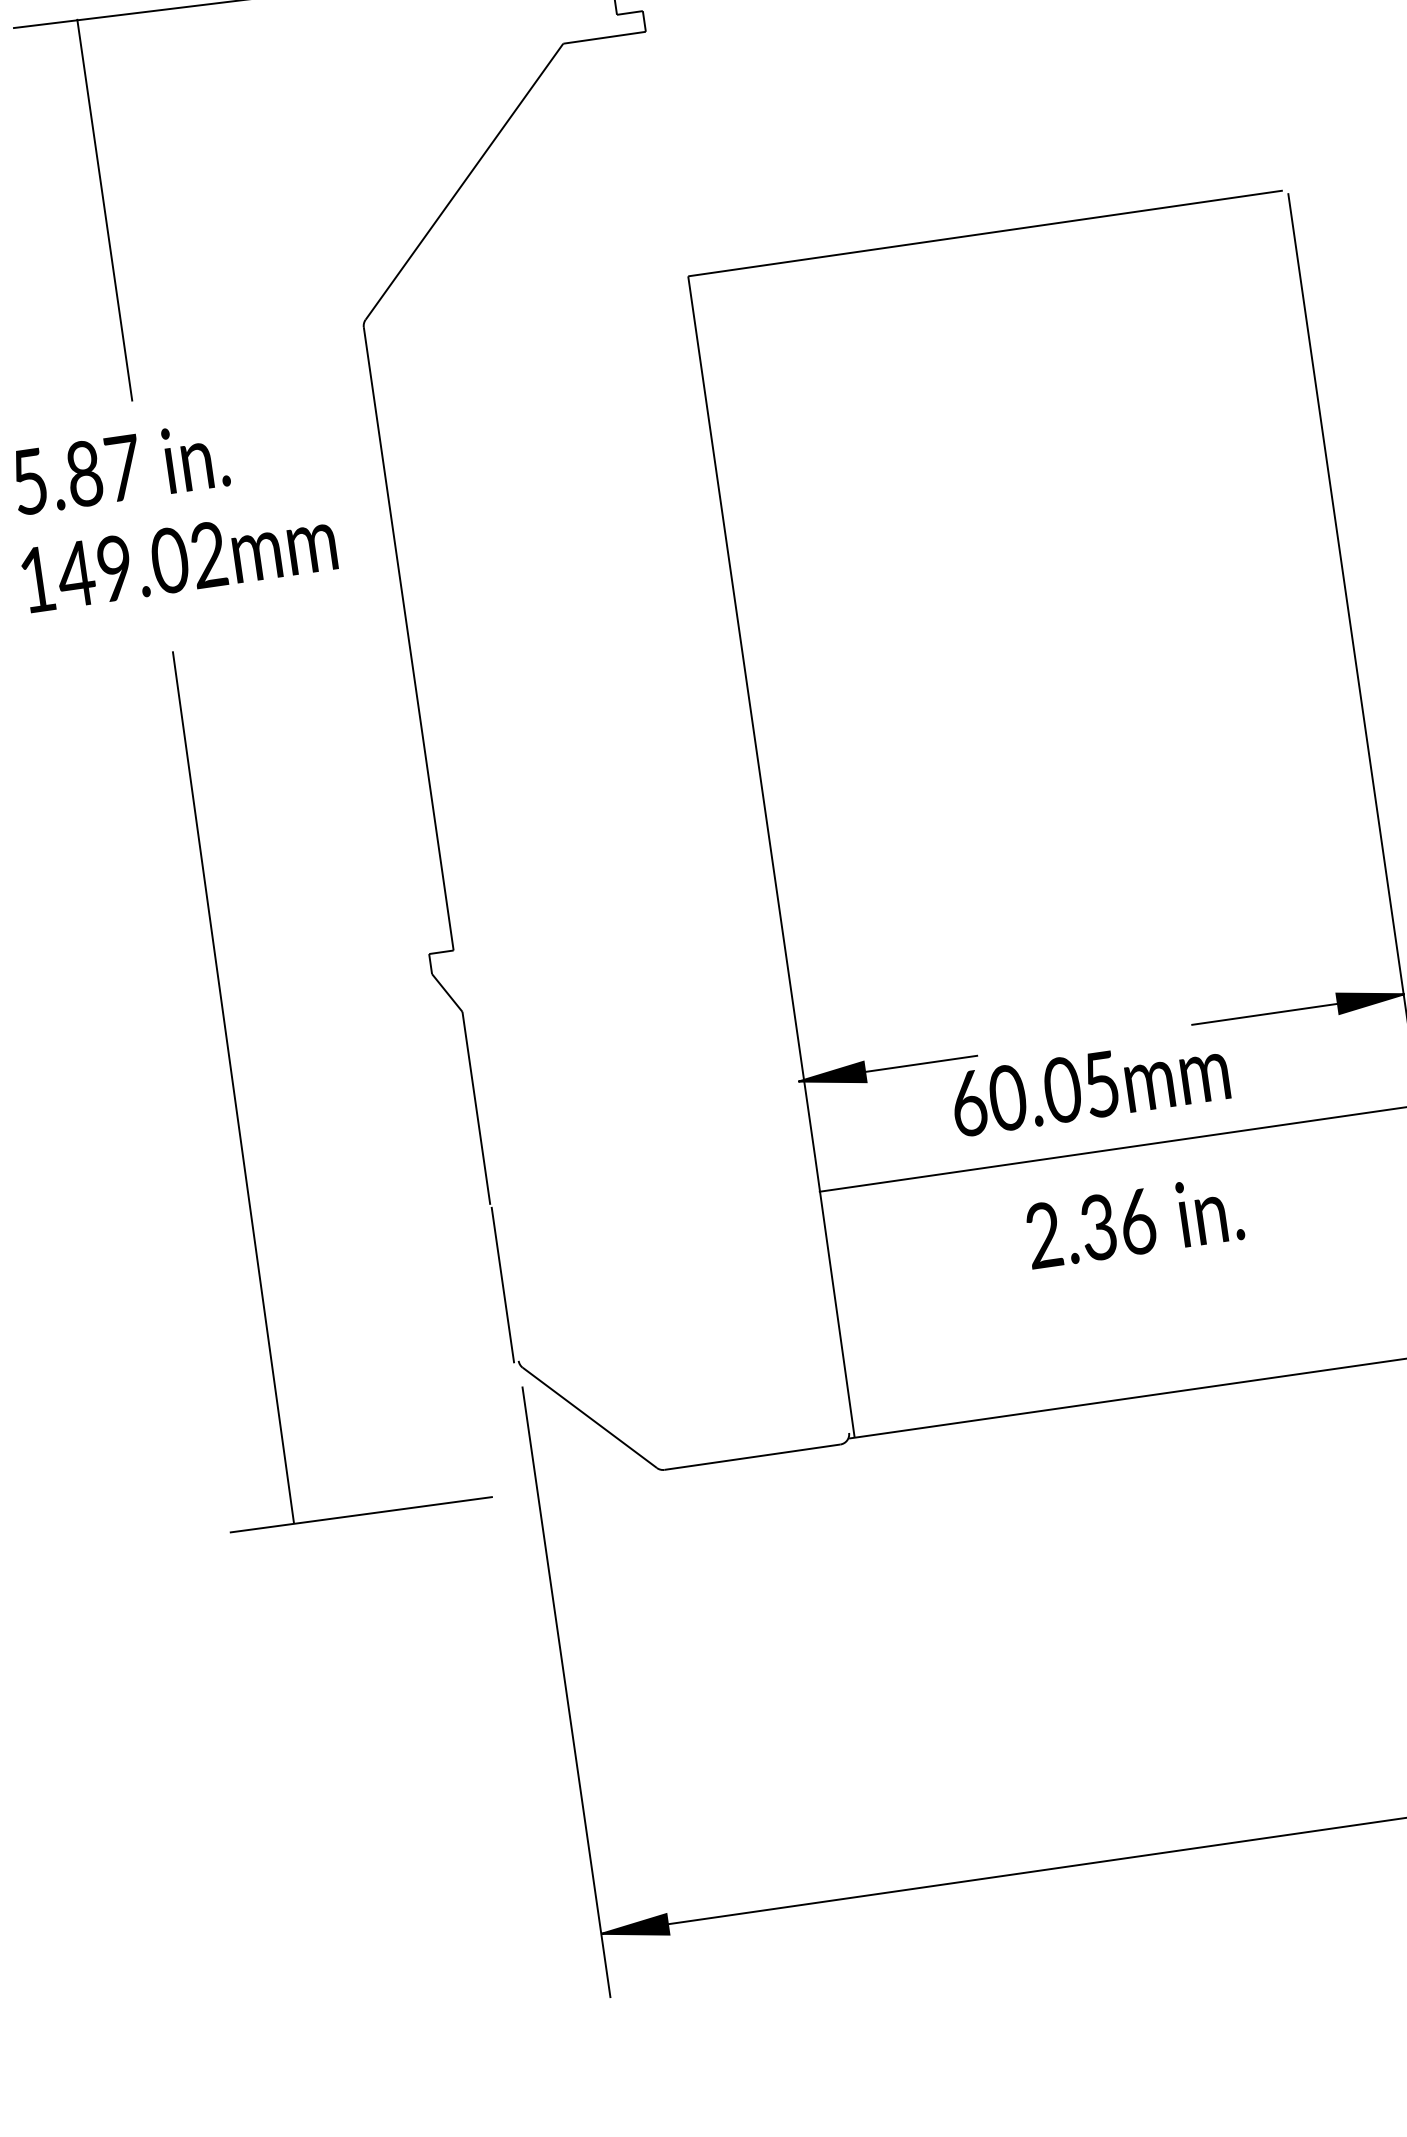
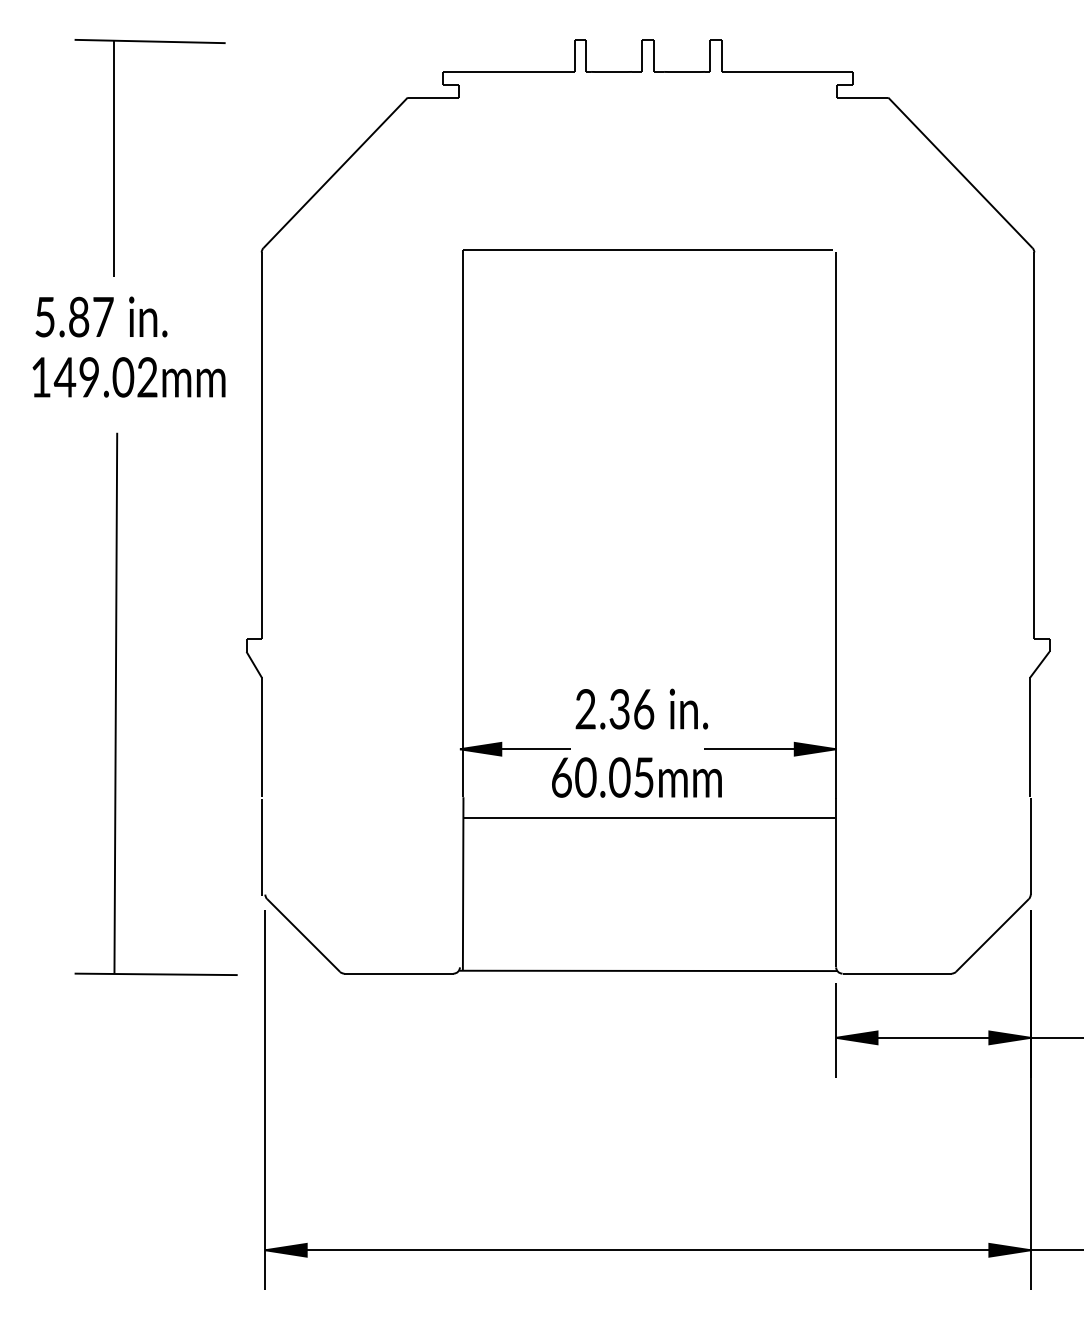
text: (1133, 1221) -> (641, 708), moved

